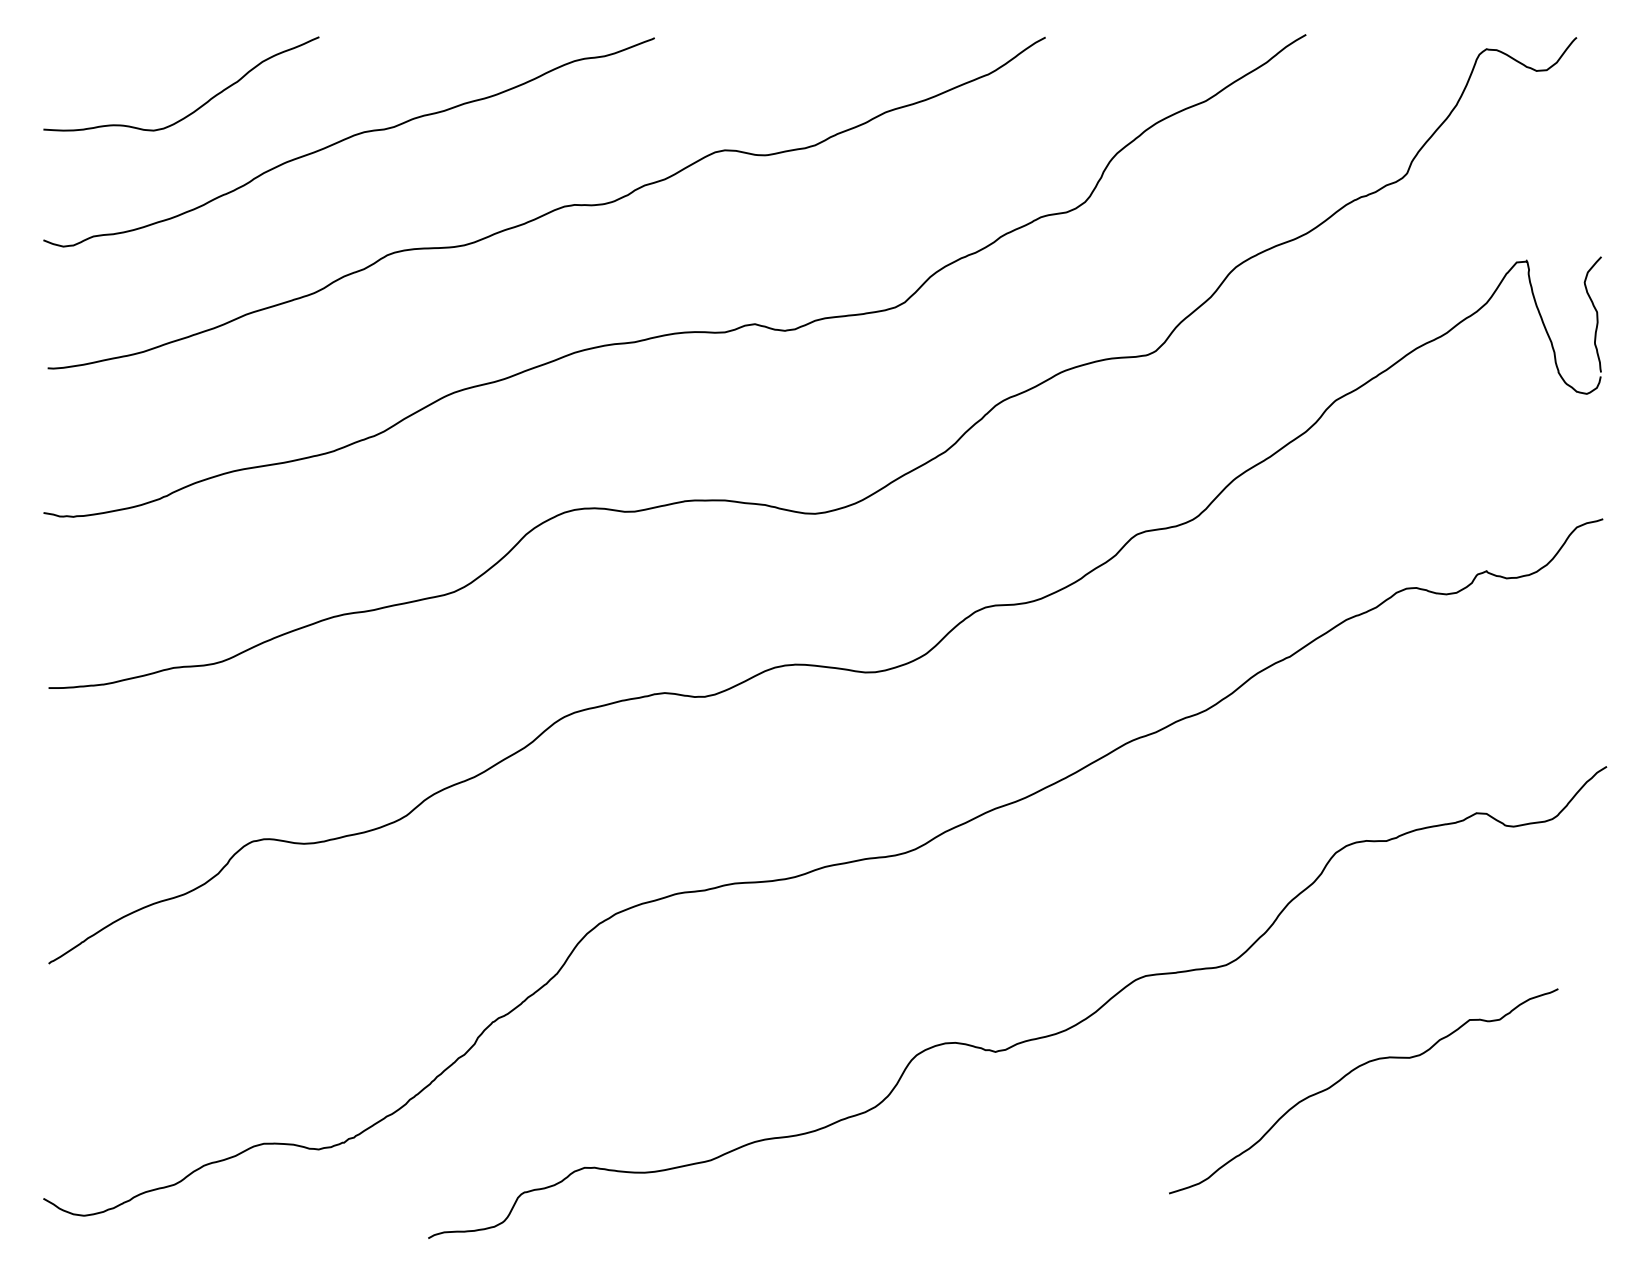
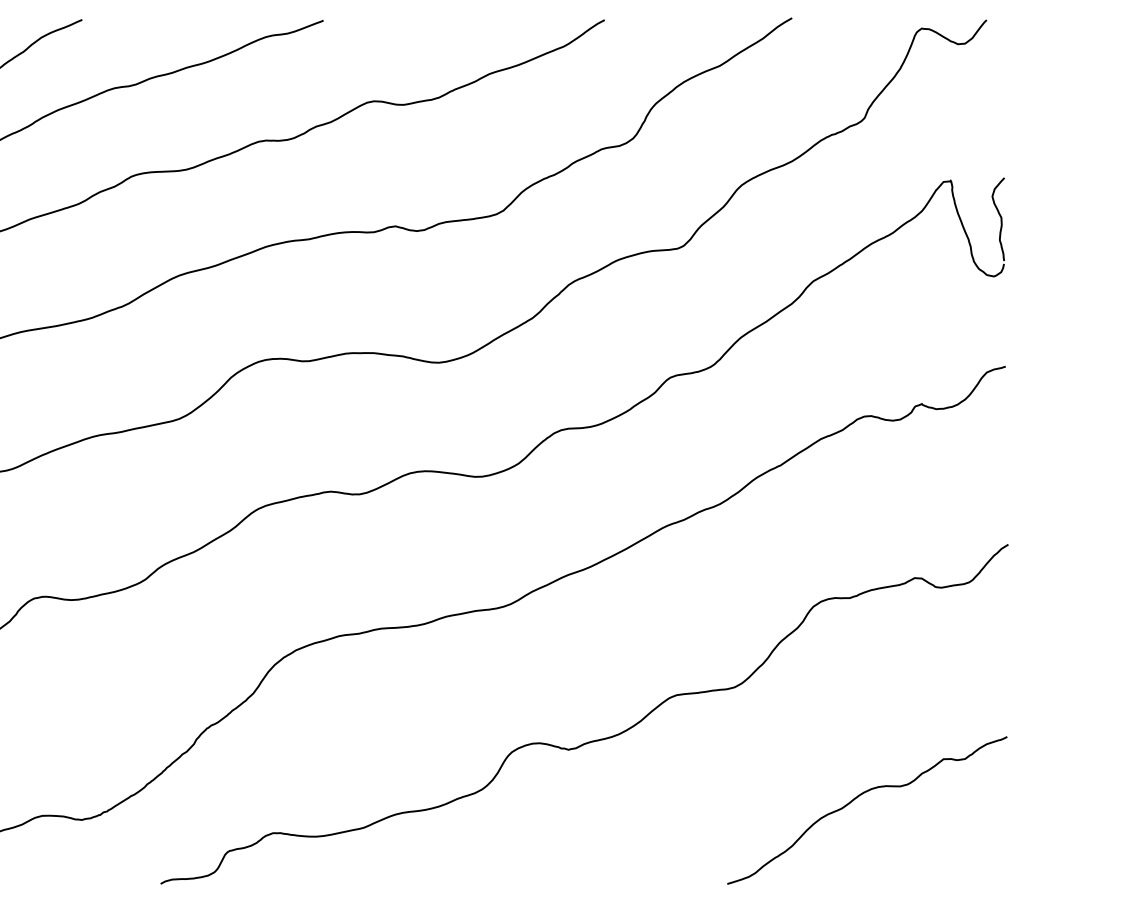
curve: (1350, 1073) -> (857, 797), moved

